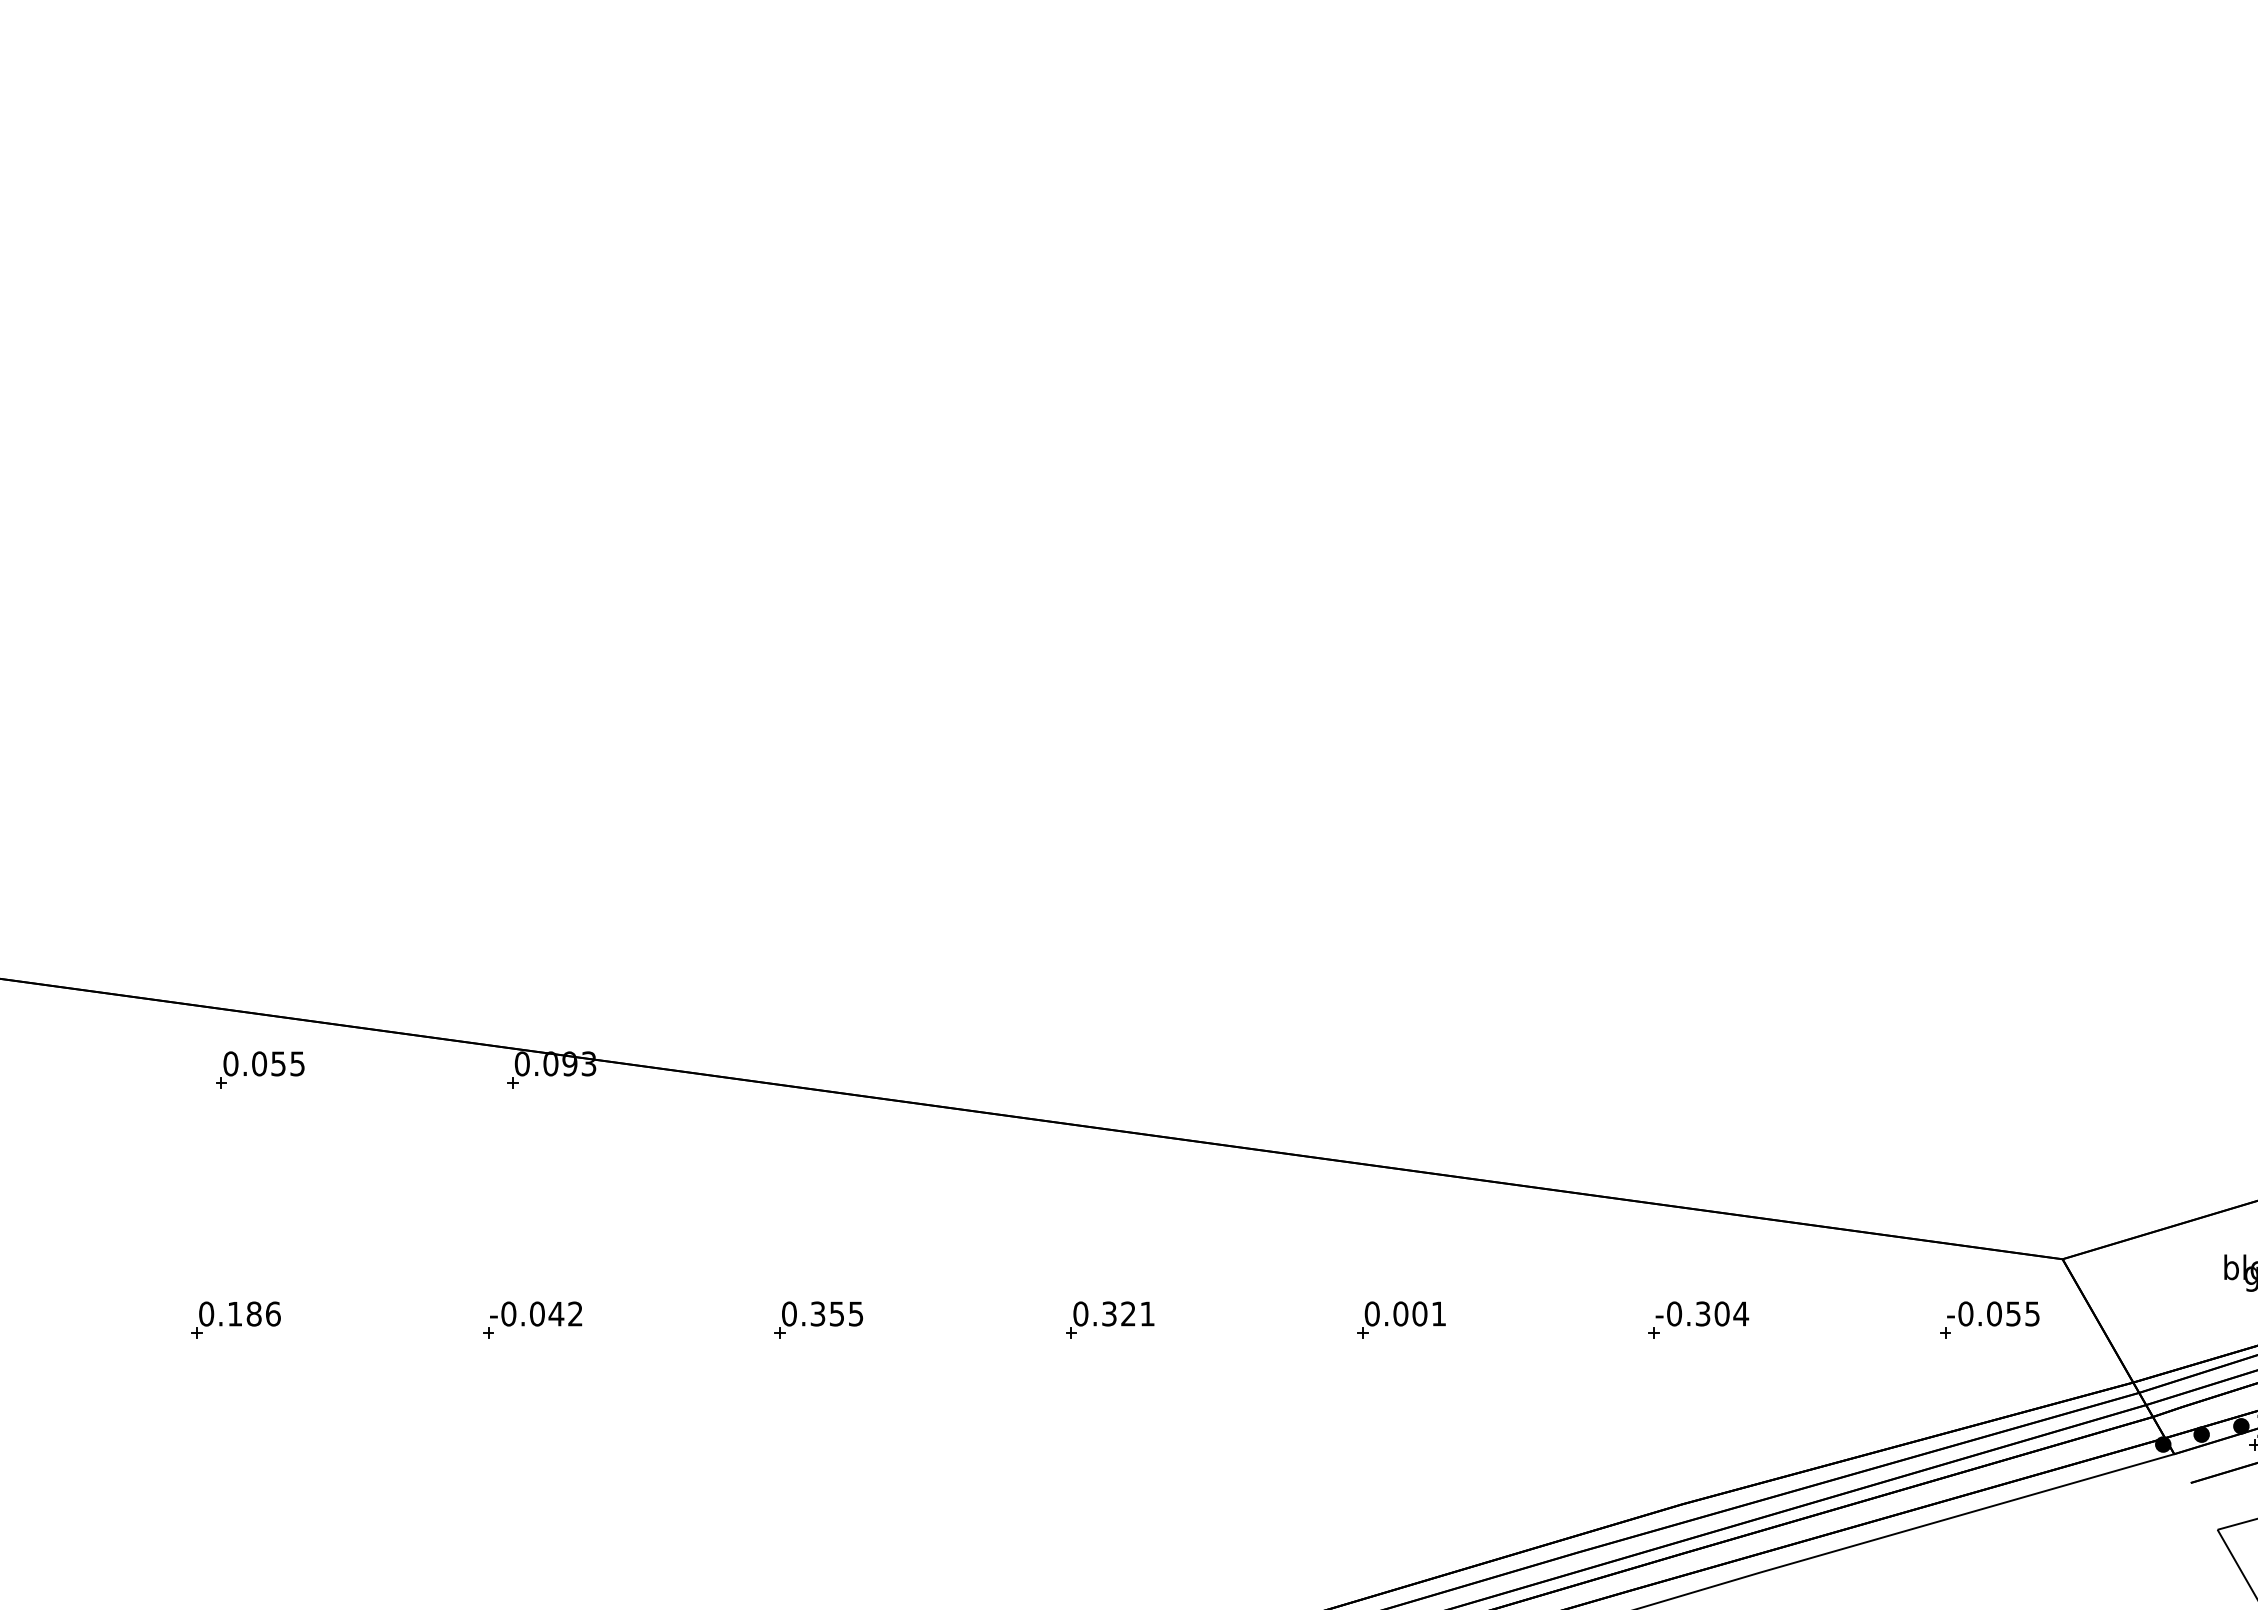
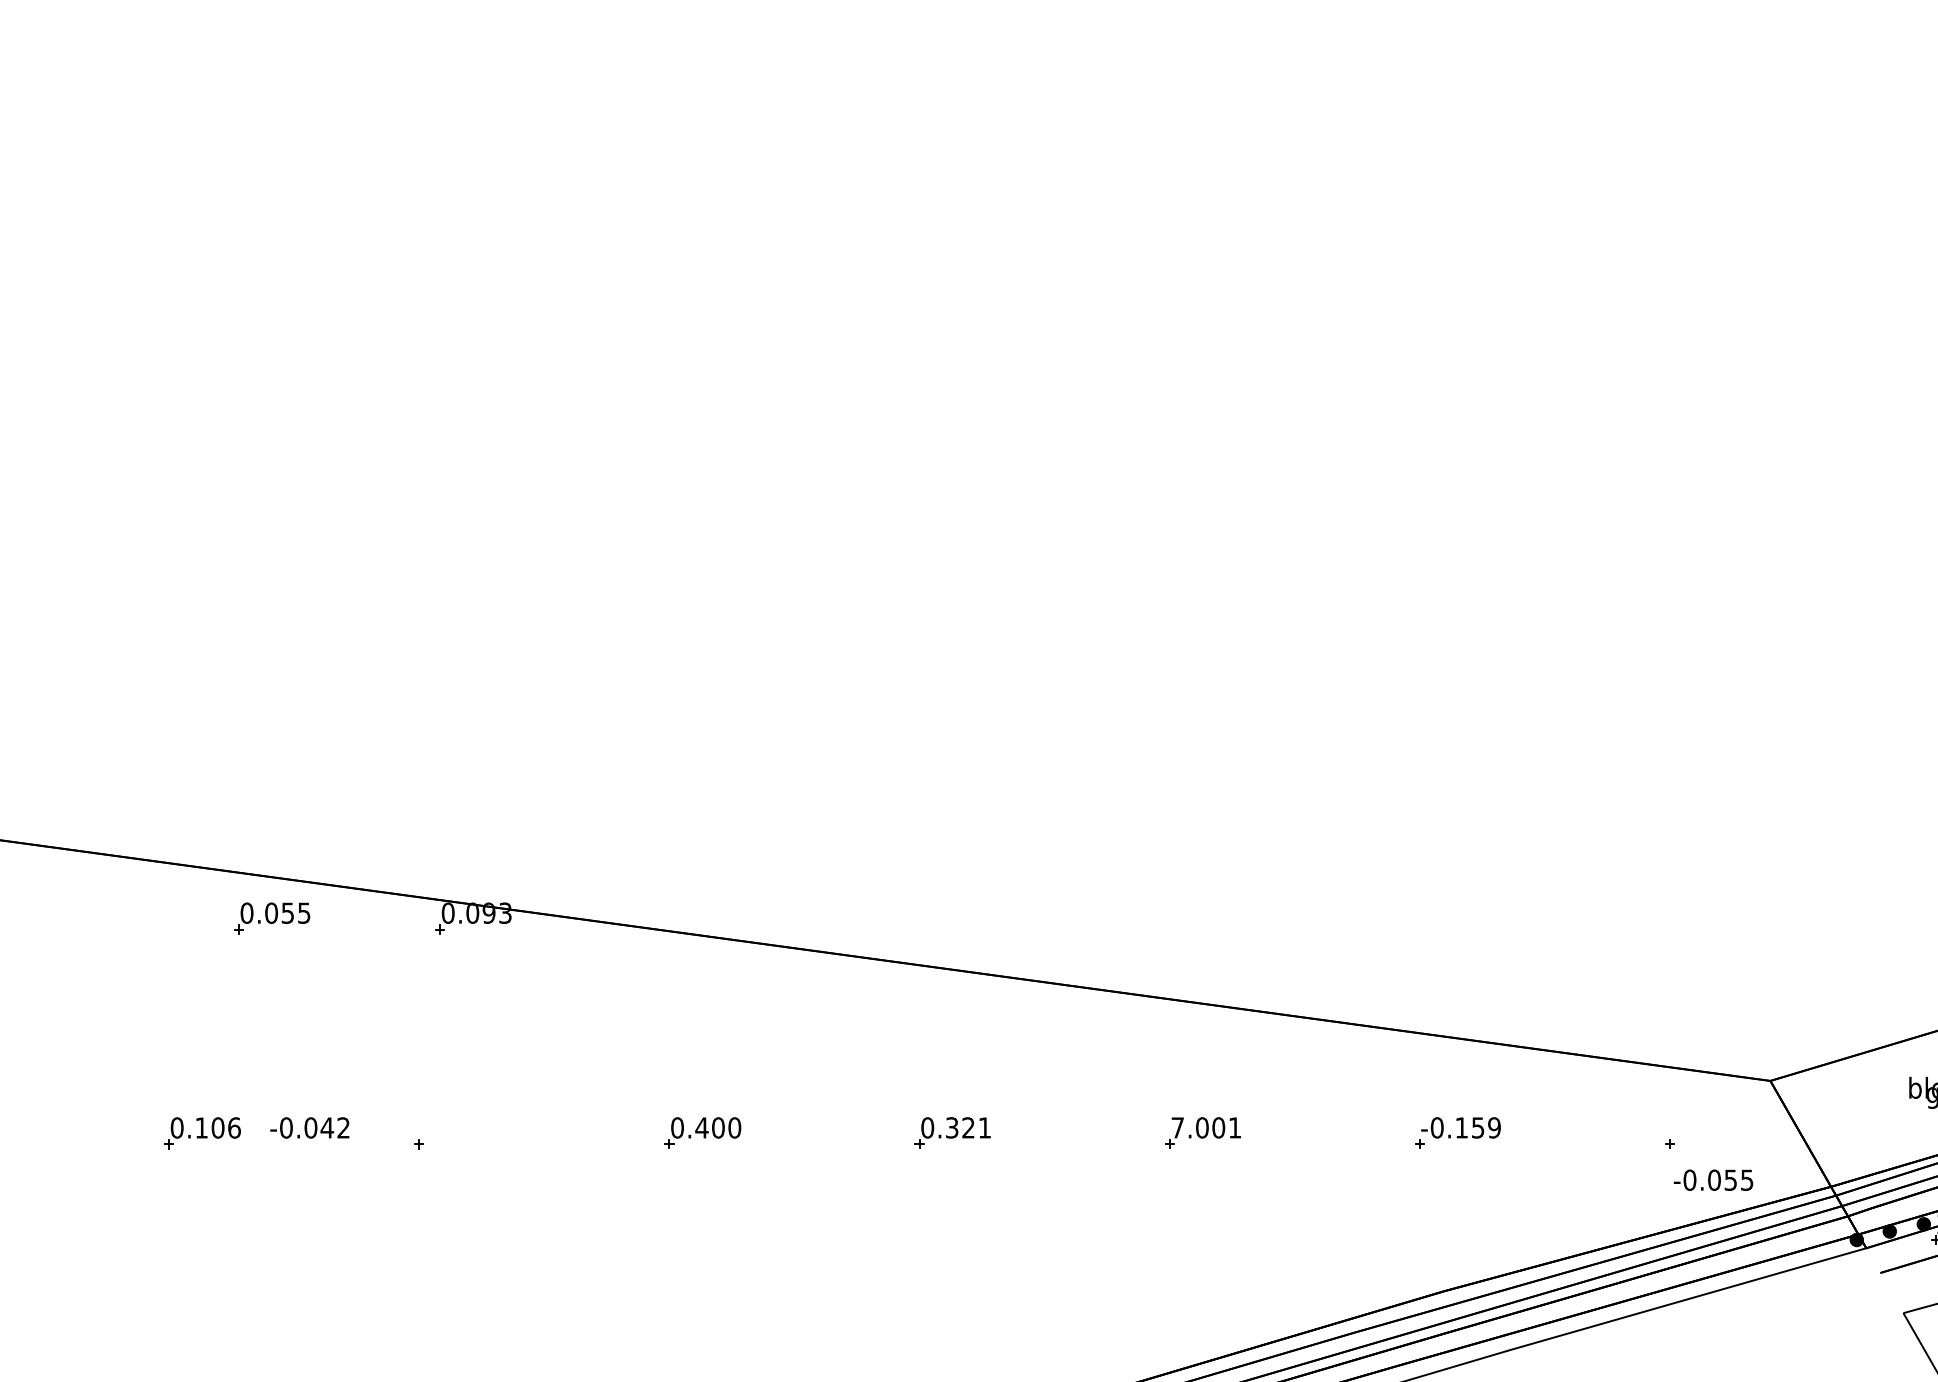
part: (260, 1069) -> (272, 918), moved
text: (536, 1313) -> (310, 1127), moved
text: (836, 1313) -> (717, 1127), 0.355 -> 0.400
text: (1371, 1313) -> (1177, 1127), 0.001 -> 7.001
text: (1722, 1313) -> (1478, 1127), -0.304 -> -0.159
text: (1993, 1313) -> (1713, 1179), moved
text: (253, 1314) -> (217, 1128), 0.186 -> 0.106

